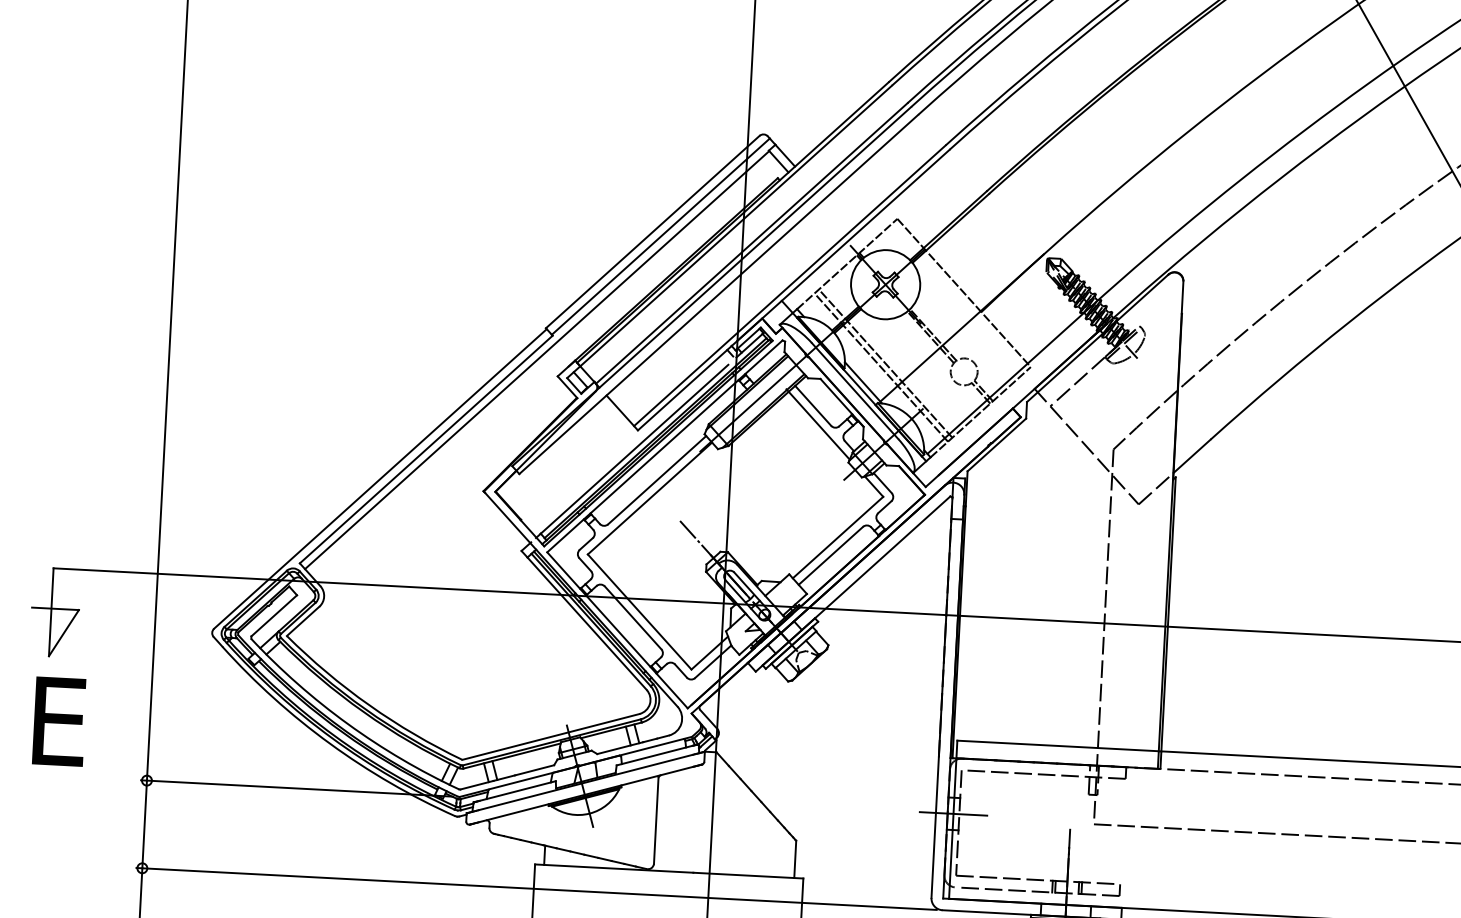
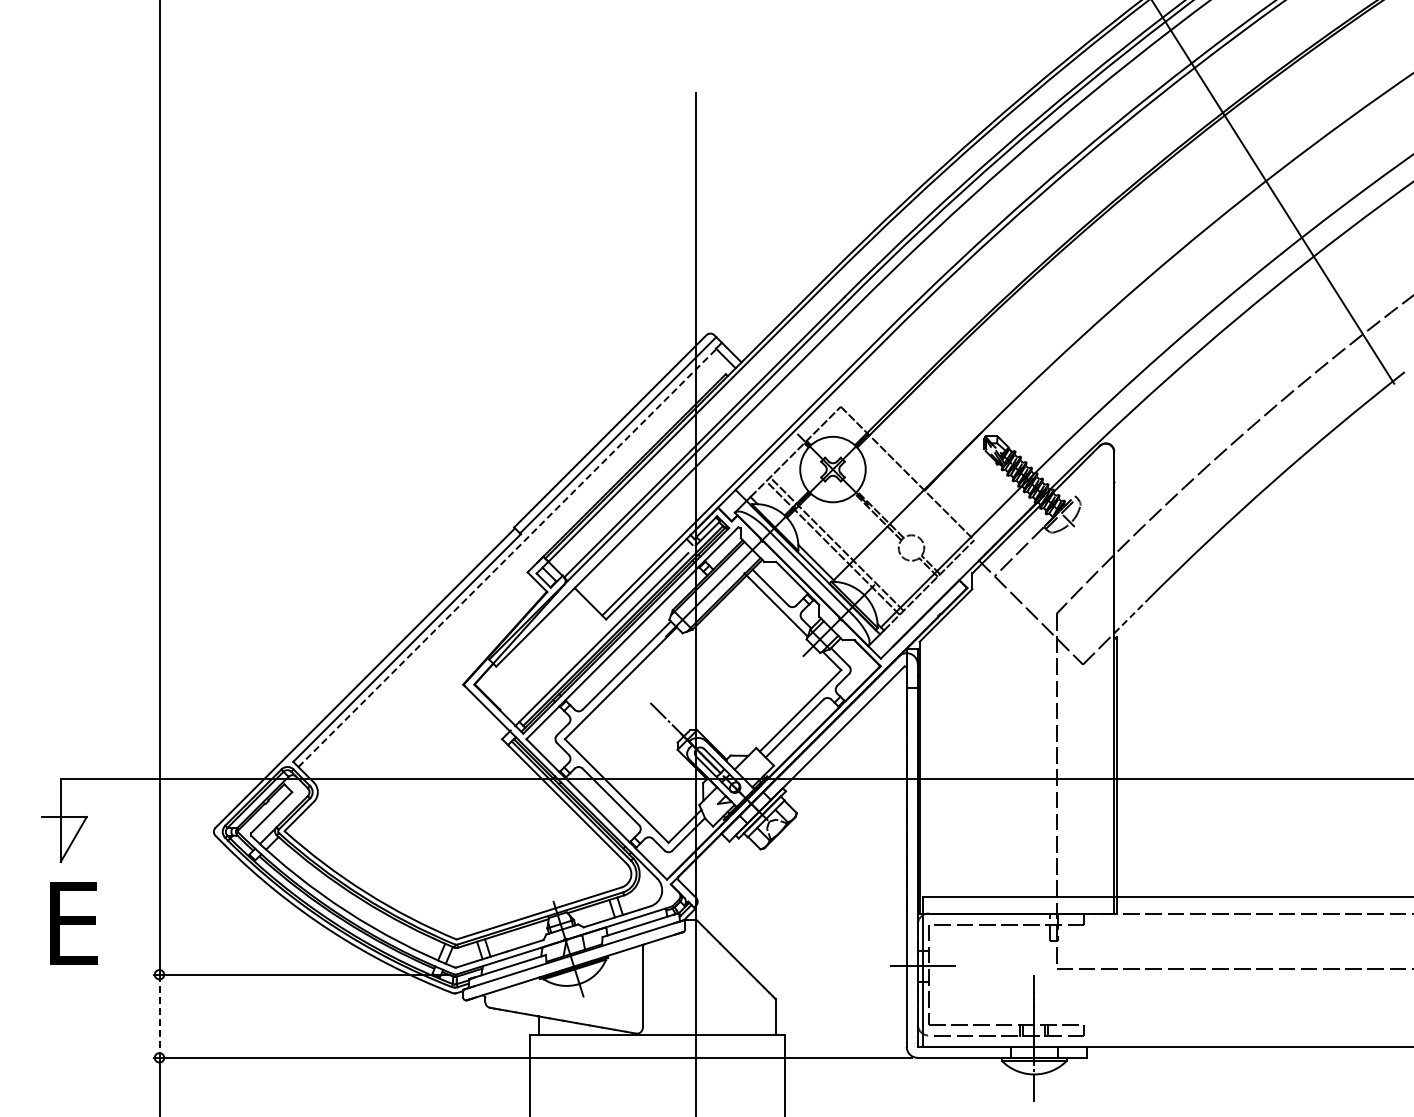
line: (537, 360) -> (507, 558), solid -> dashed
line: (1192, 456) -> (1131, 616), solid -> dashed
line: (144, 824) -> (159, 1016), solid -> dashed

